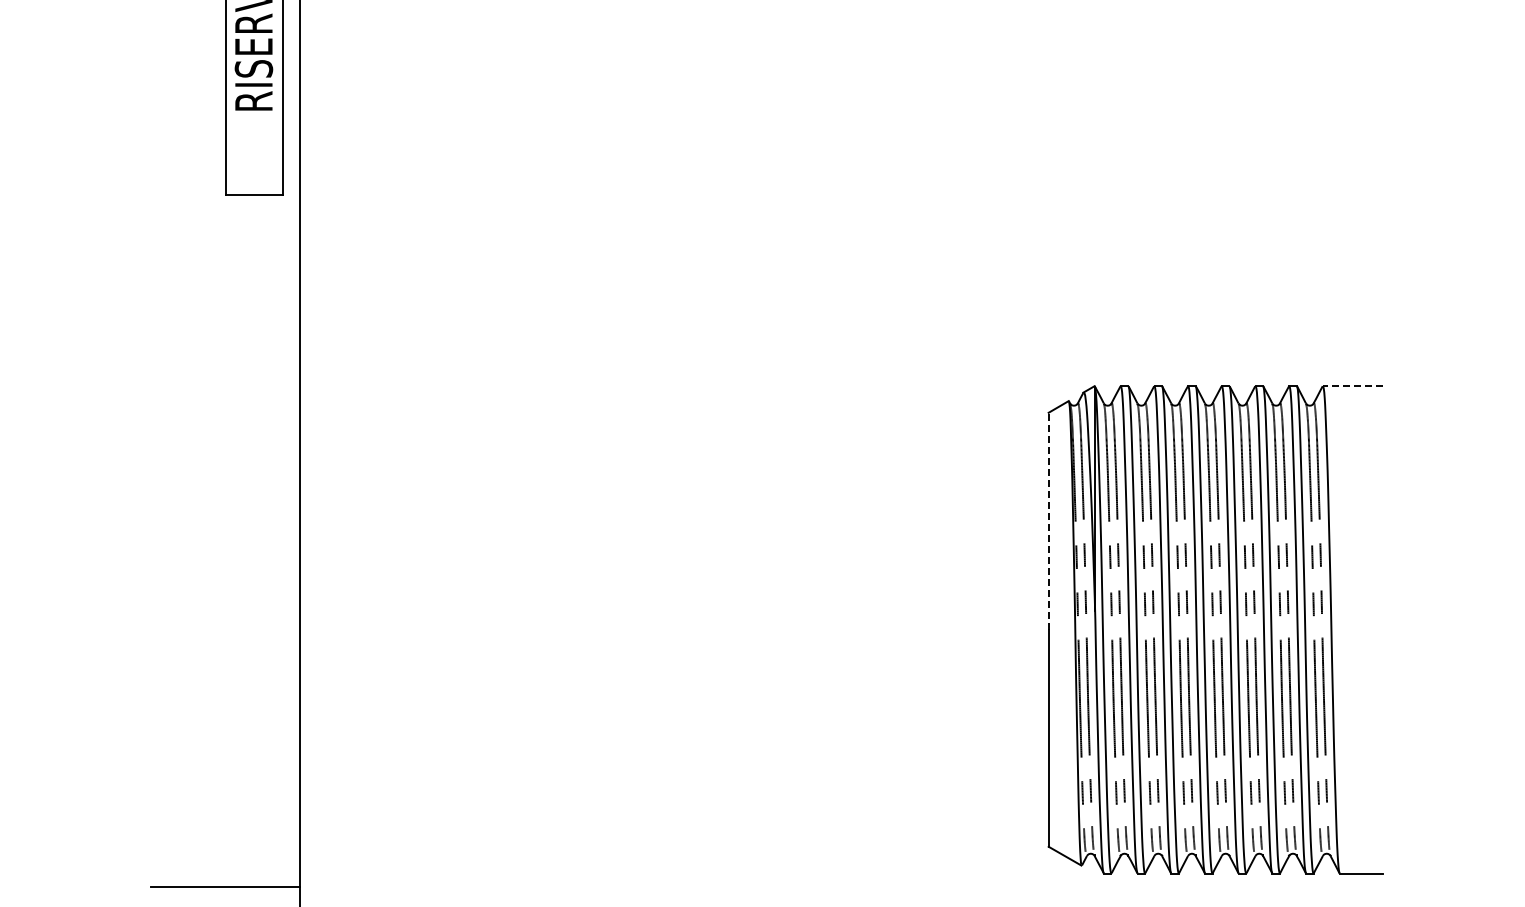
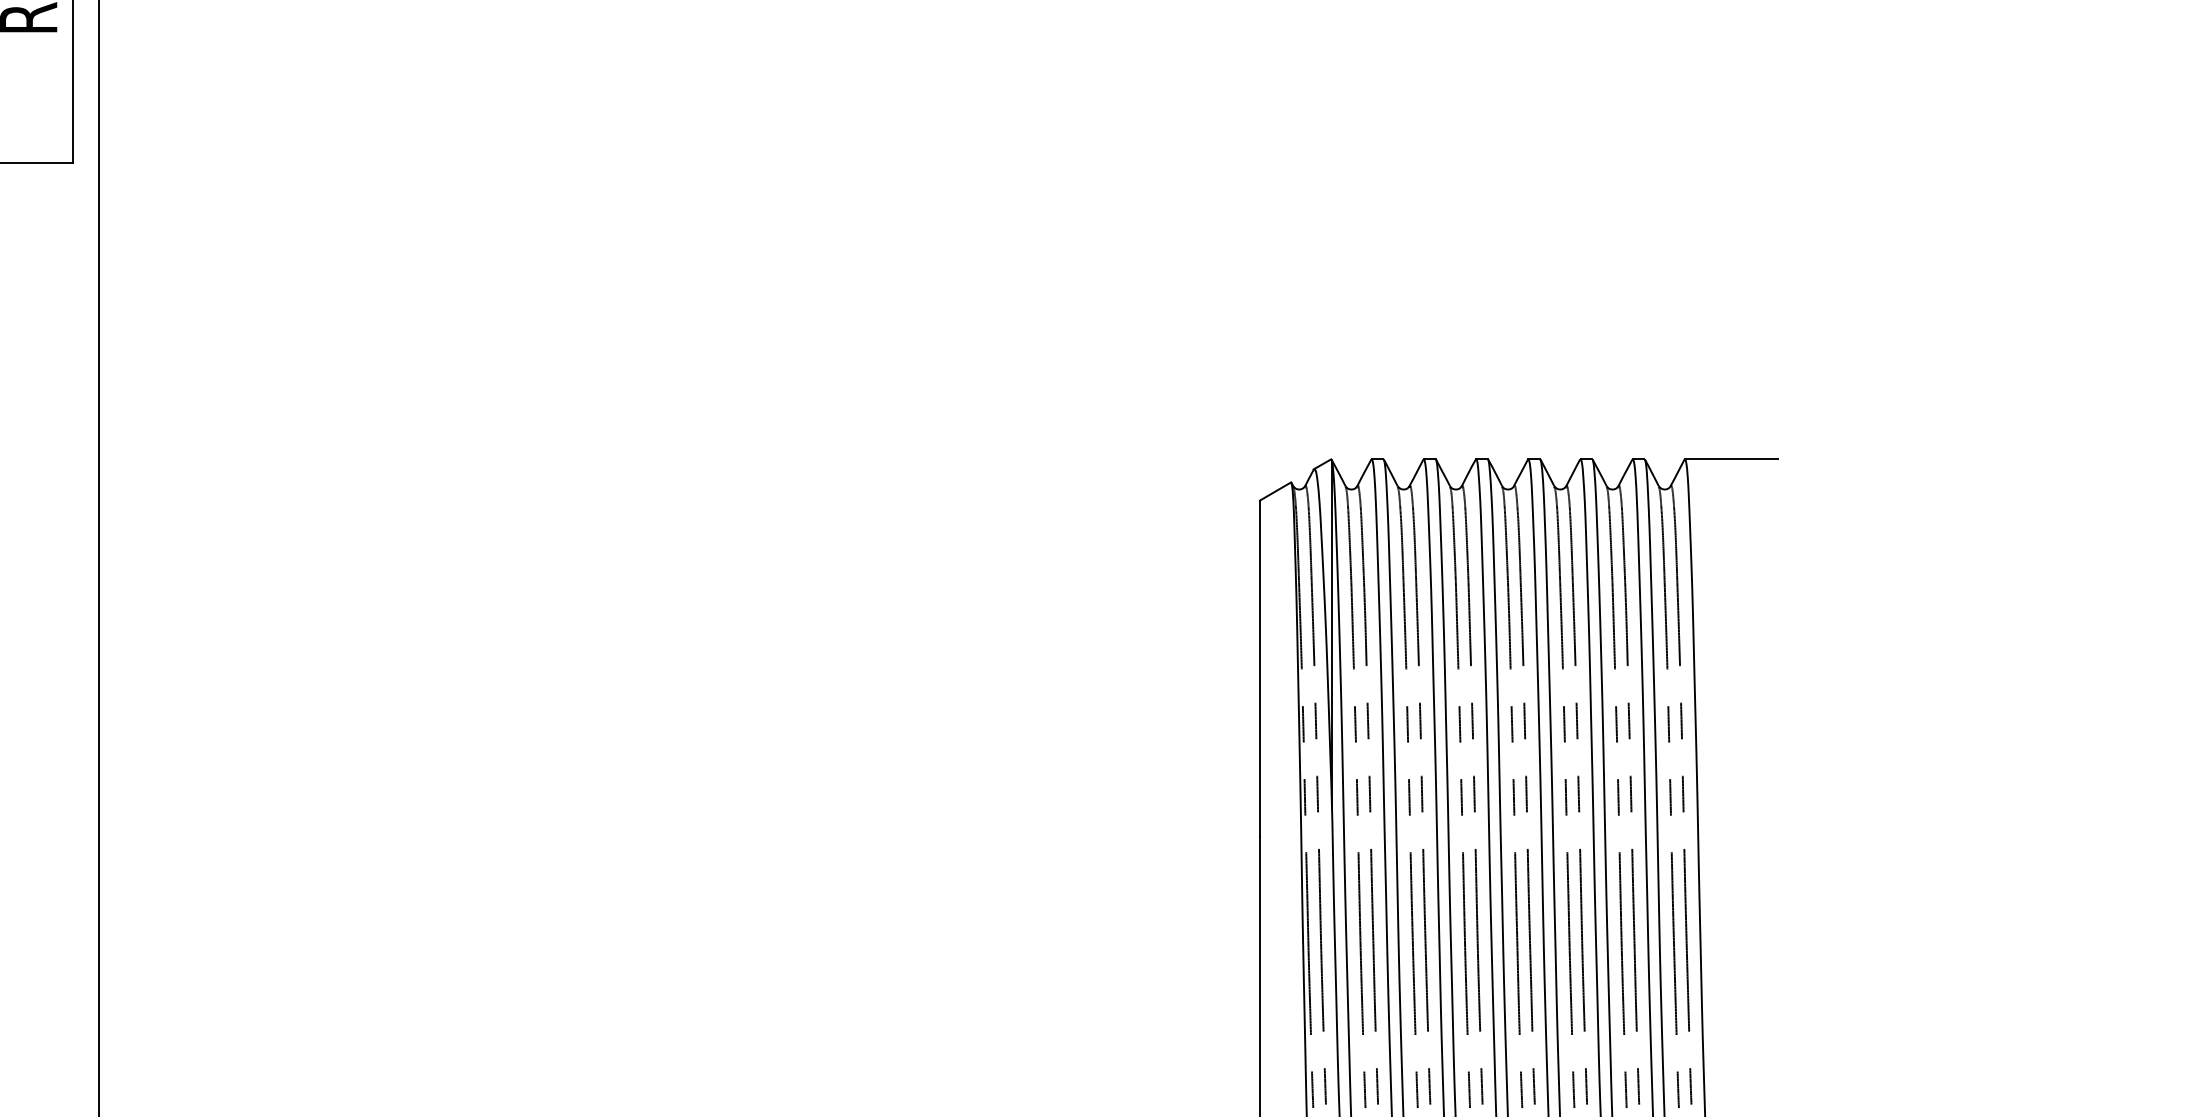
line: (1352, 385) -> (1730, 458), dashed -> solid
line: (1048, 520) -> (1259, 667), dashed -> solid

